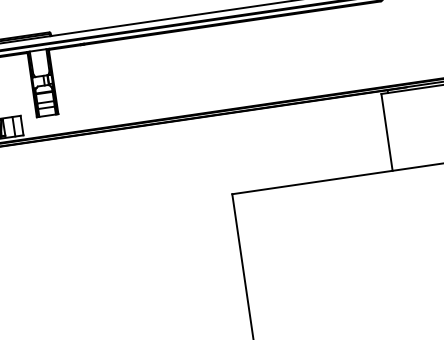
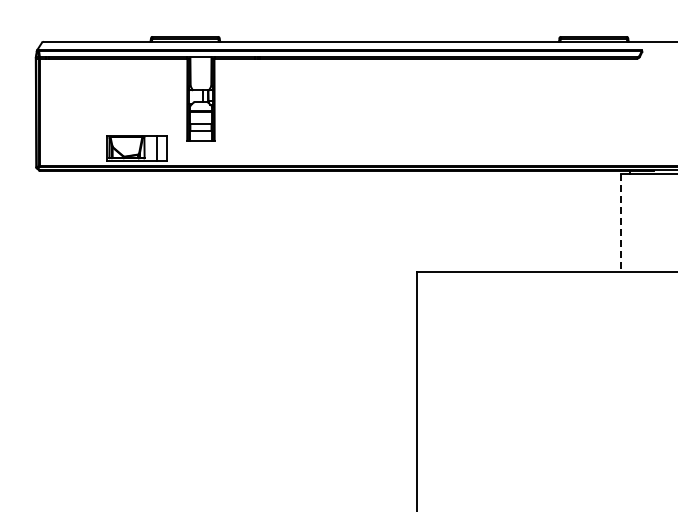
line: (387, 132) -> (621, 223), solid -> dashed

